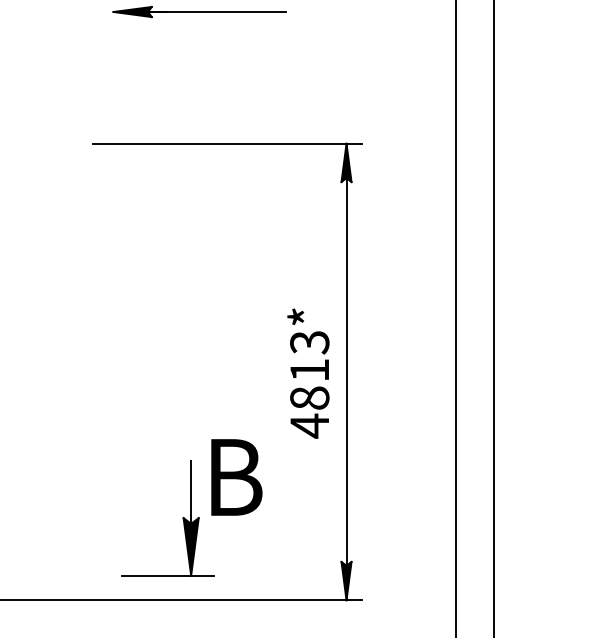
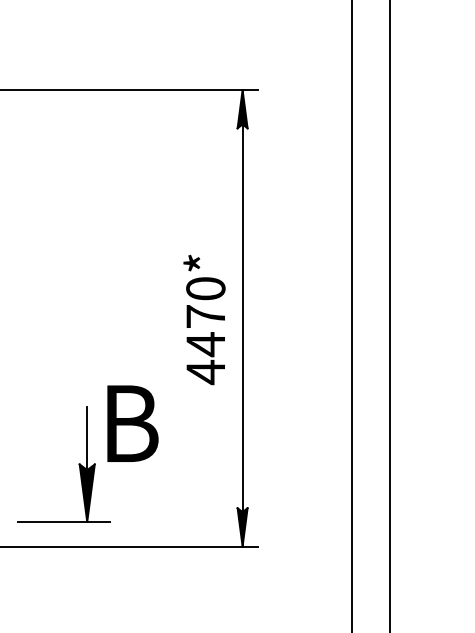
text: (309, 370) -> (205, 316), 4813* -> 4470*

